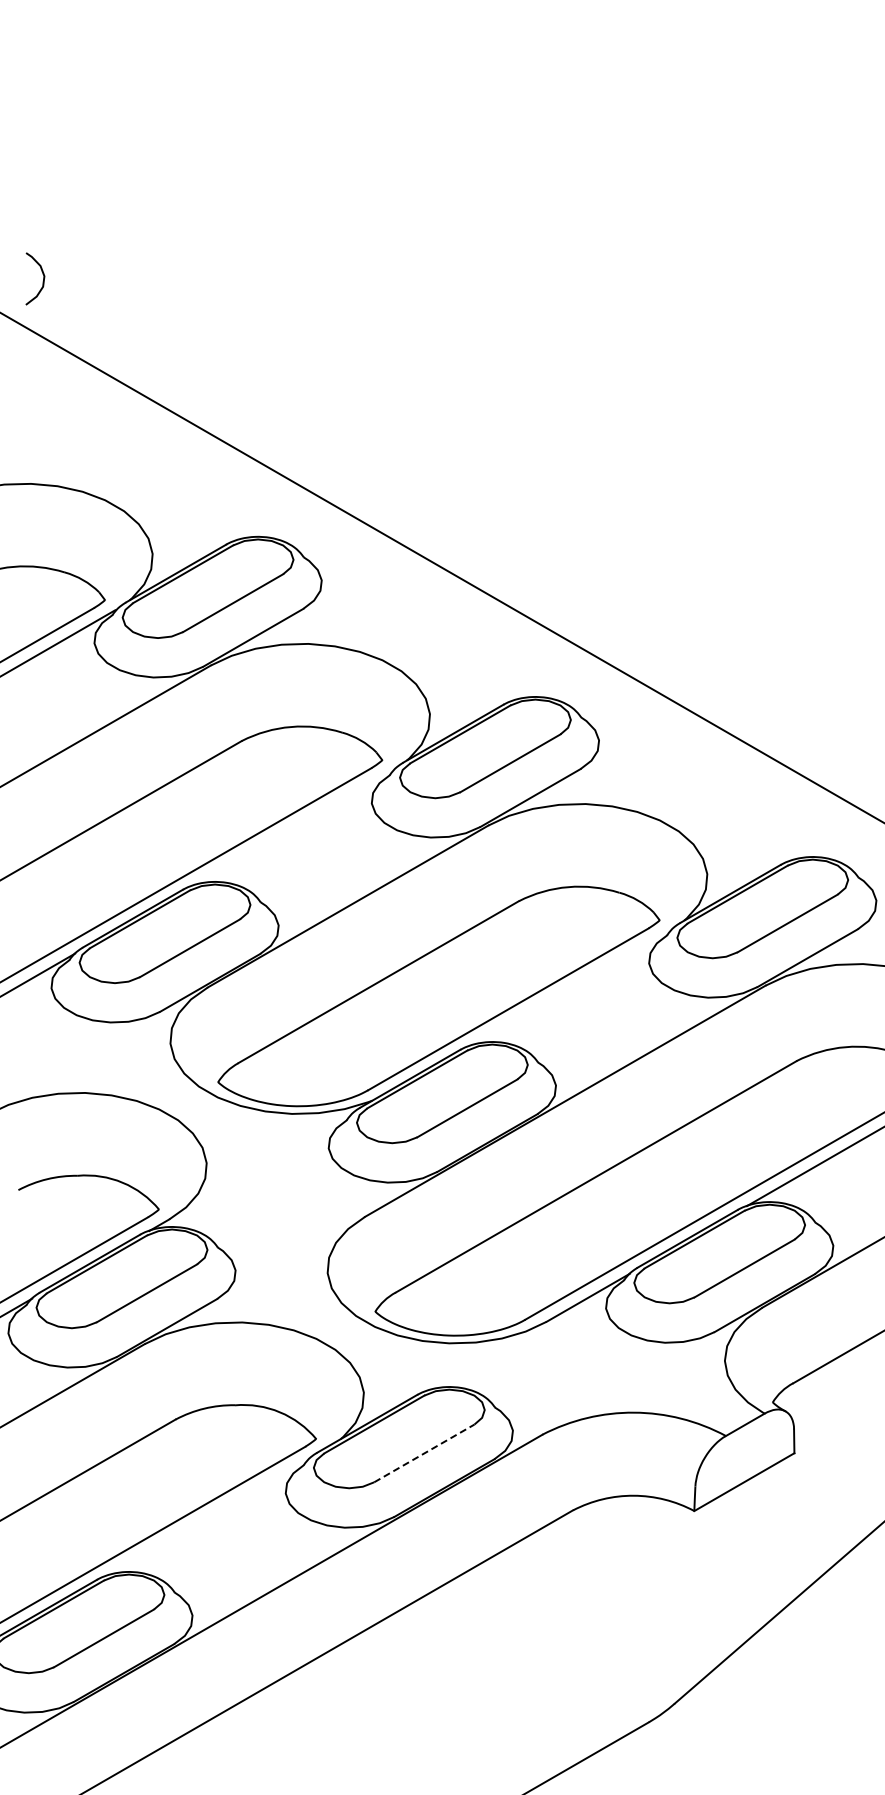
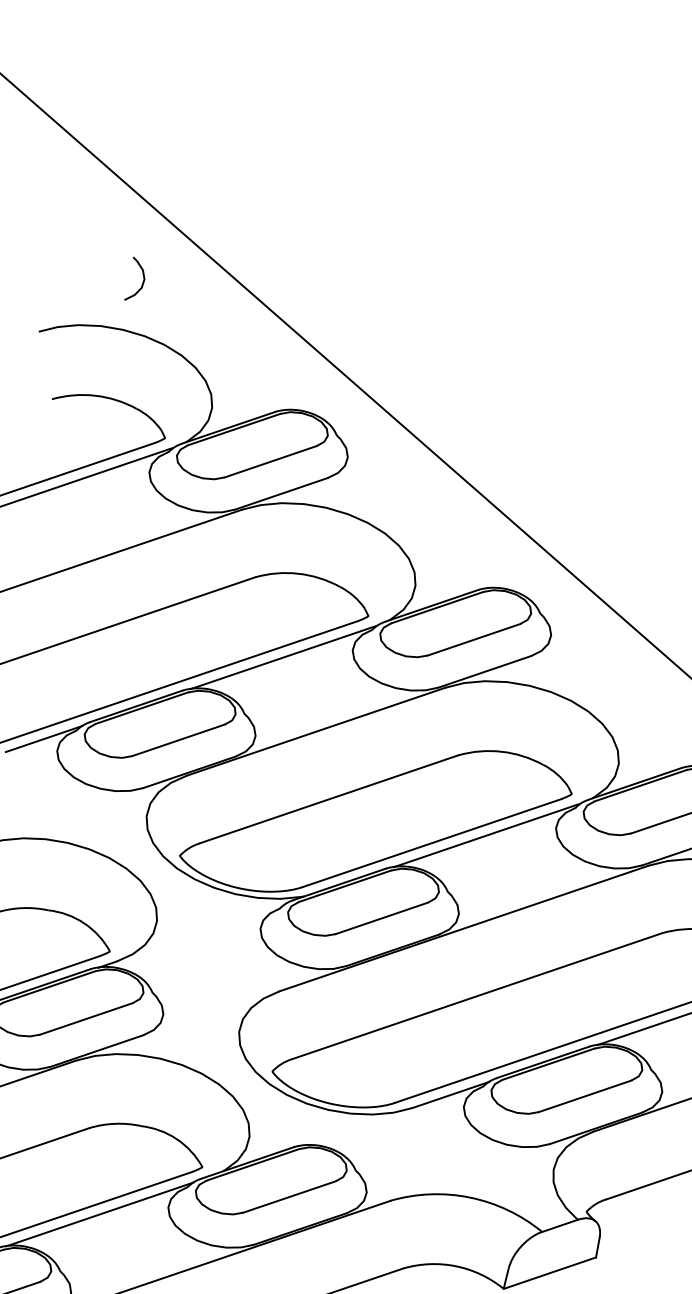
curve: (42, 281) -> (142, 283), moved
line: (292, 827) -> (283, 657), added
line: (569, 988) -> (486, 835), added
line: (424, 1453) -> (289, 1197), dashed -> solid
line: (207, 1517) -> (99, 1214), added

